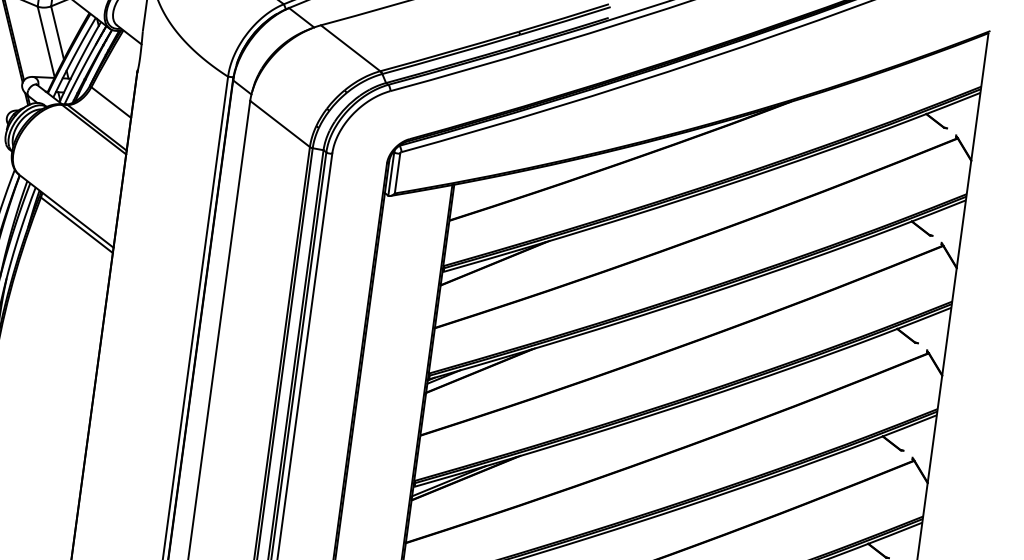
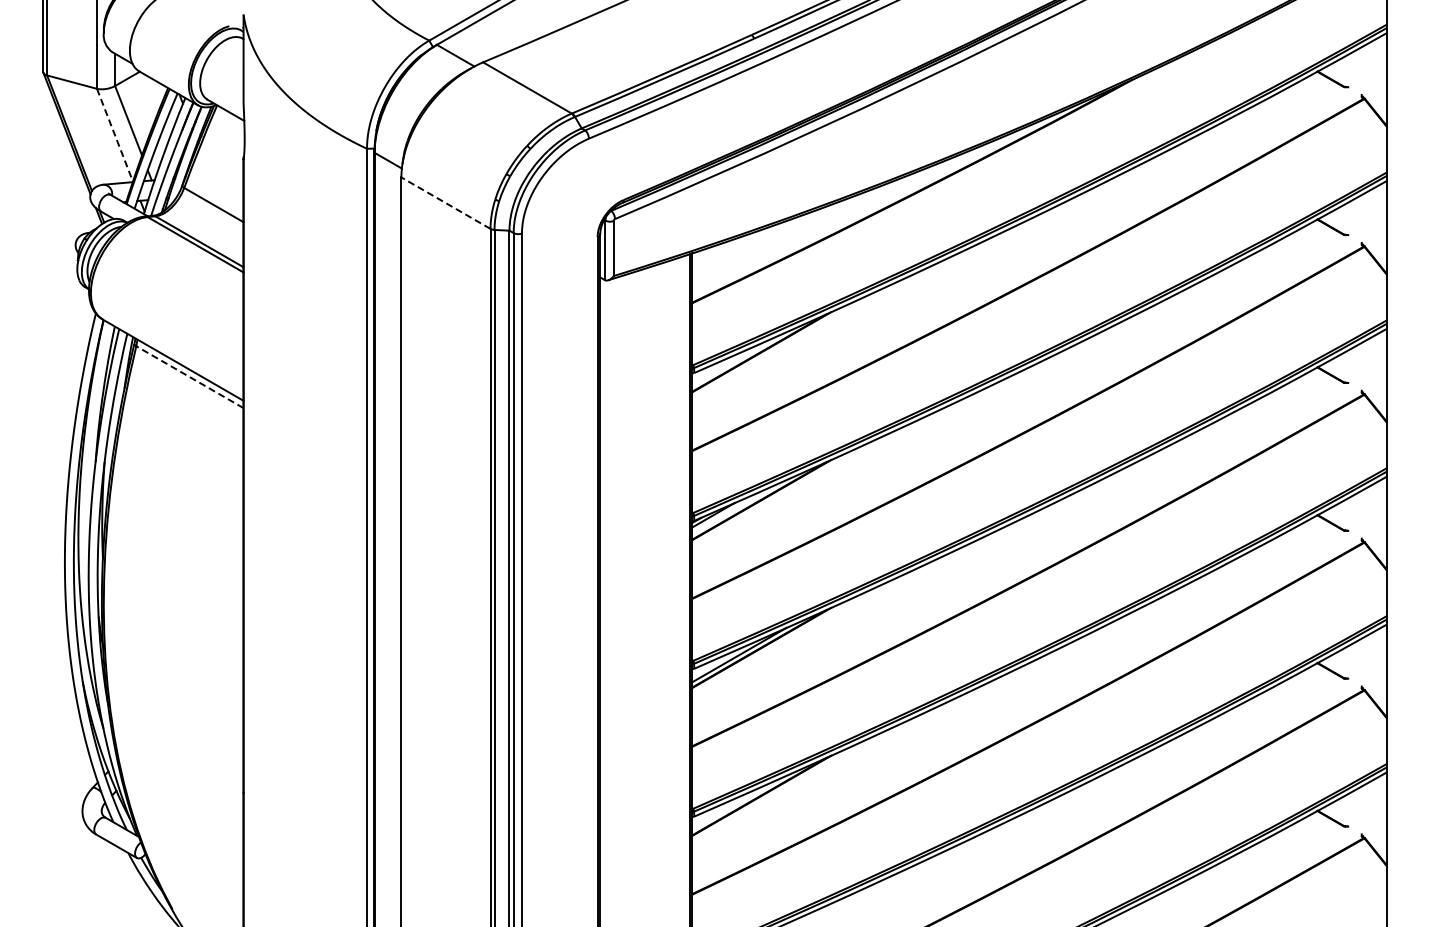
line: (46, 42) -> (115, 135), solid -> dashed
line: (279, 123) -> (445, 202), solid -> dashed
line: (76, 225) -> (189, 377), solid -> dashed

